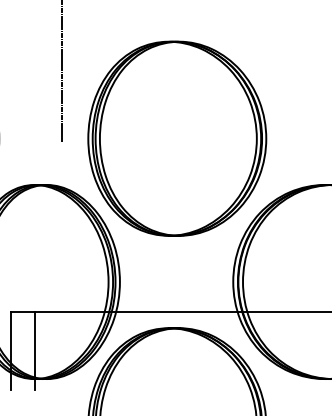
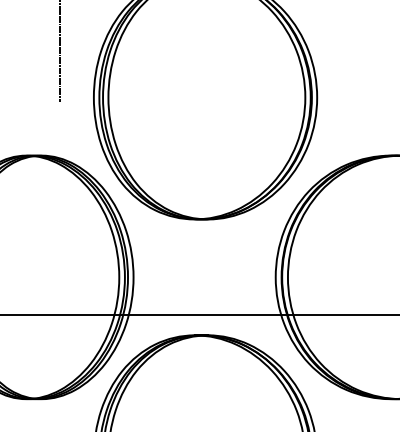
line: (35, 350) -> (27, 363), removed

